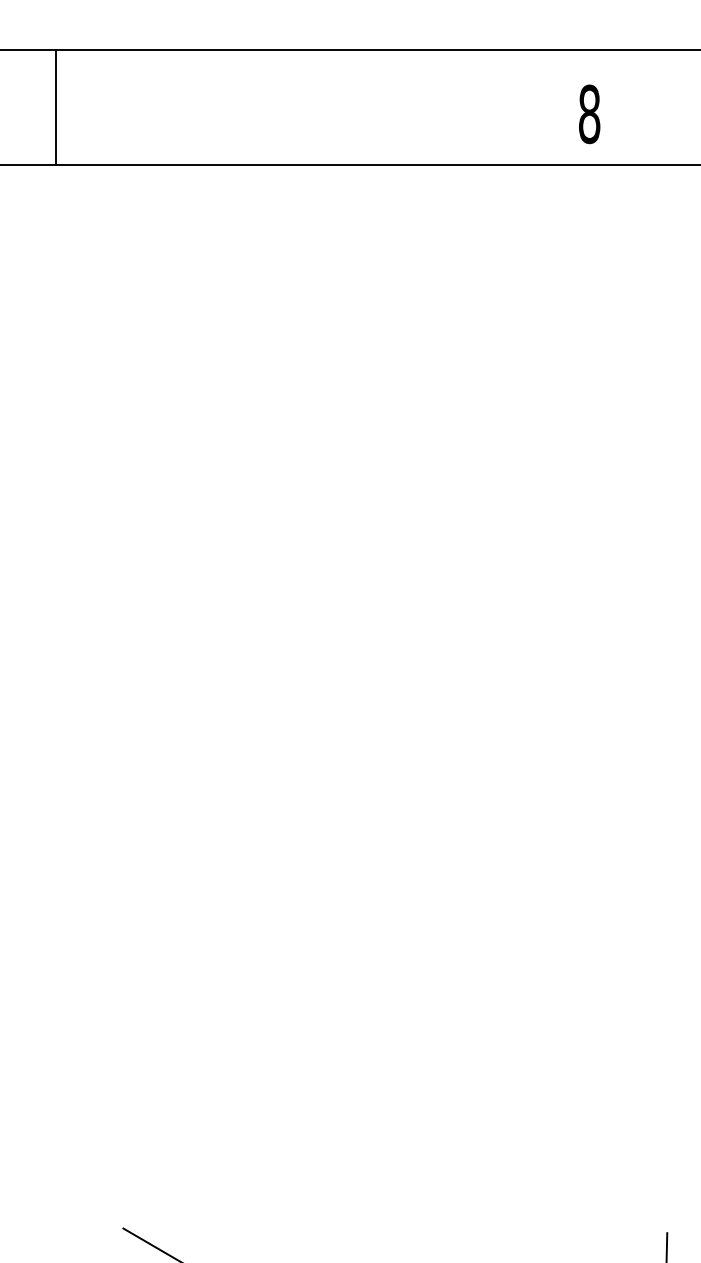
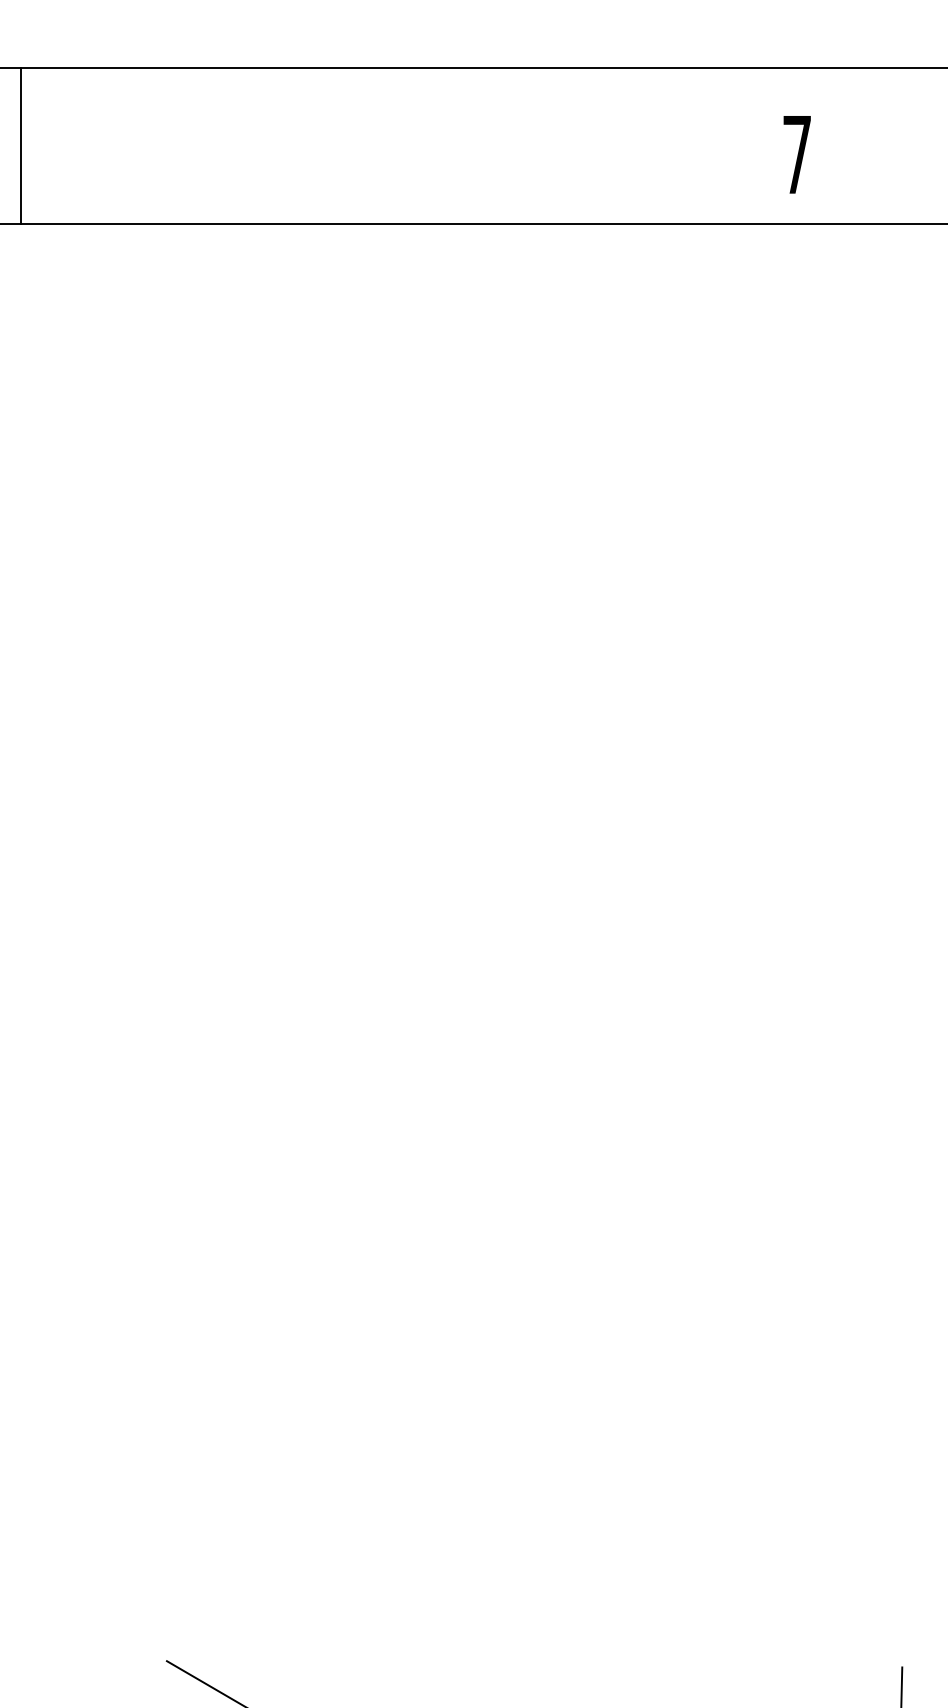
line: (56, 107) -> (21, 145), moved
text: (589, 114) -> (797, 155), 8 -> 7

